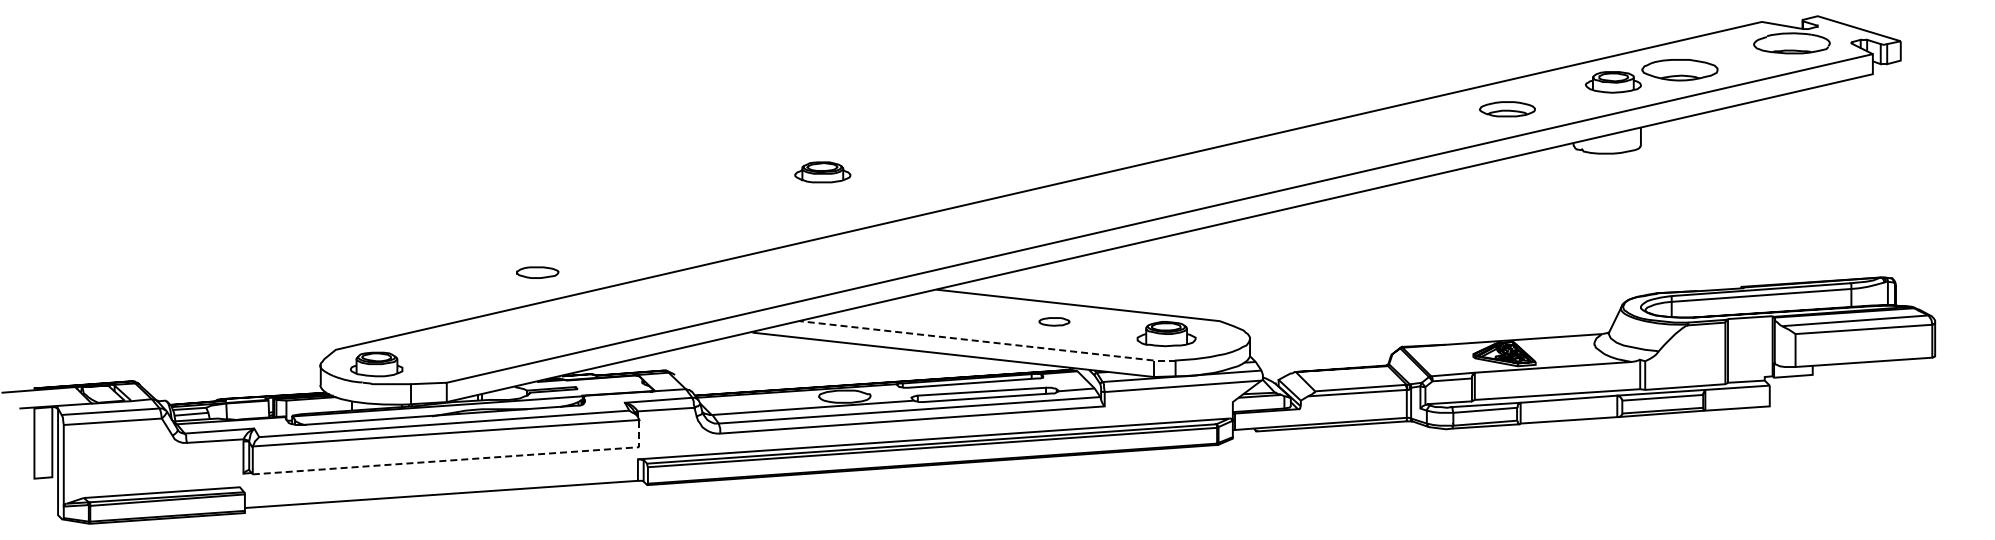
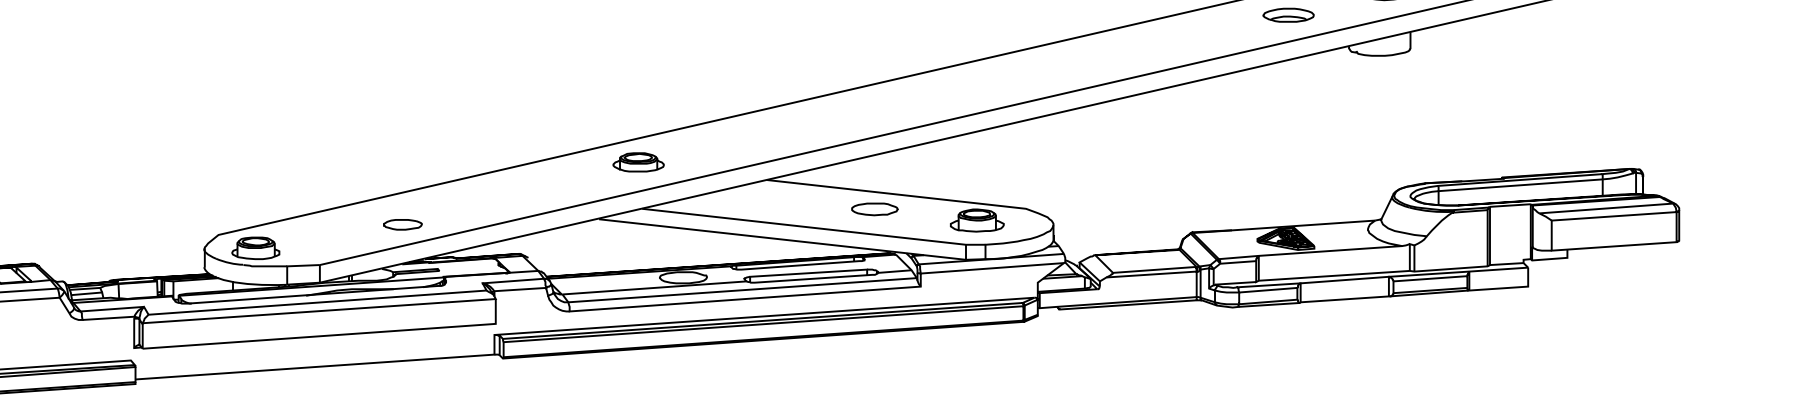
part: (822, 172) -> (638, 162), moved
part: (537, 272) -> (402, 224), moved
part: (1054, 321) -> (874, 209), size x1.67
line: (988, 342) -> (814, 228), dashed -> solid
line: (461, 459) -> (333, 335), dashed -> solid

